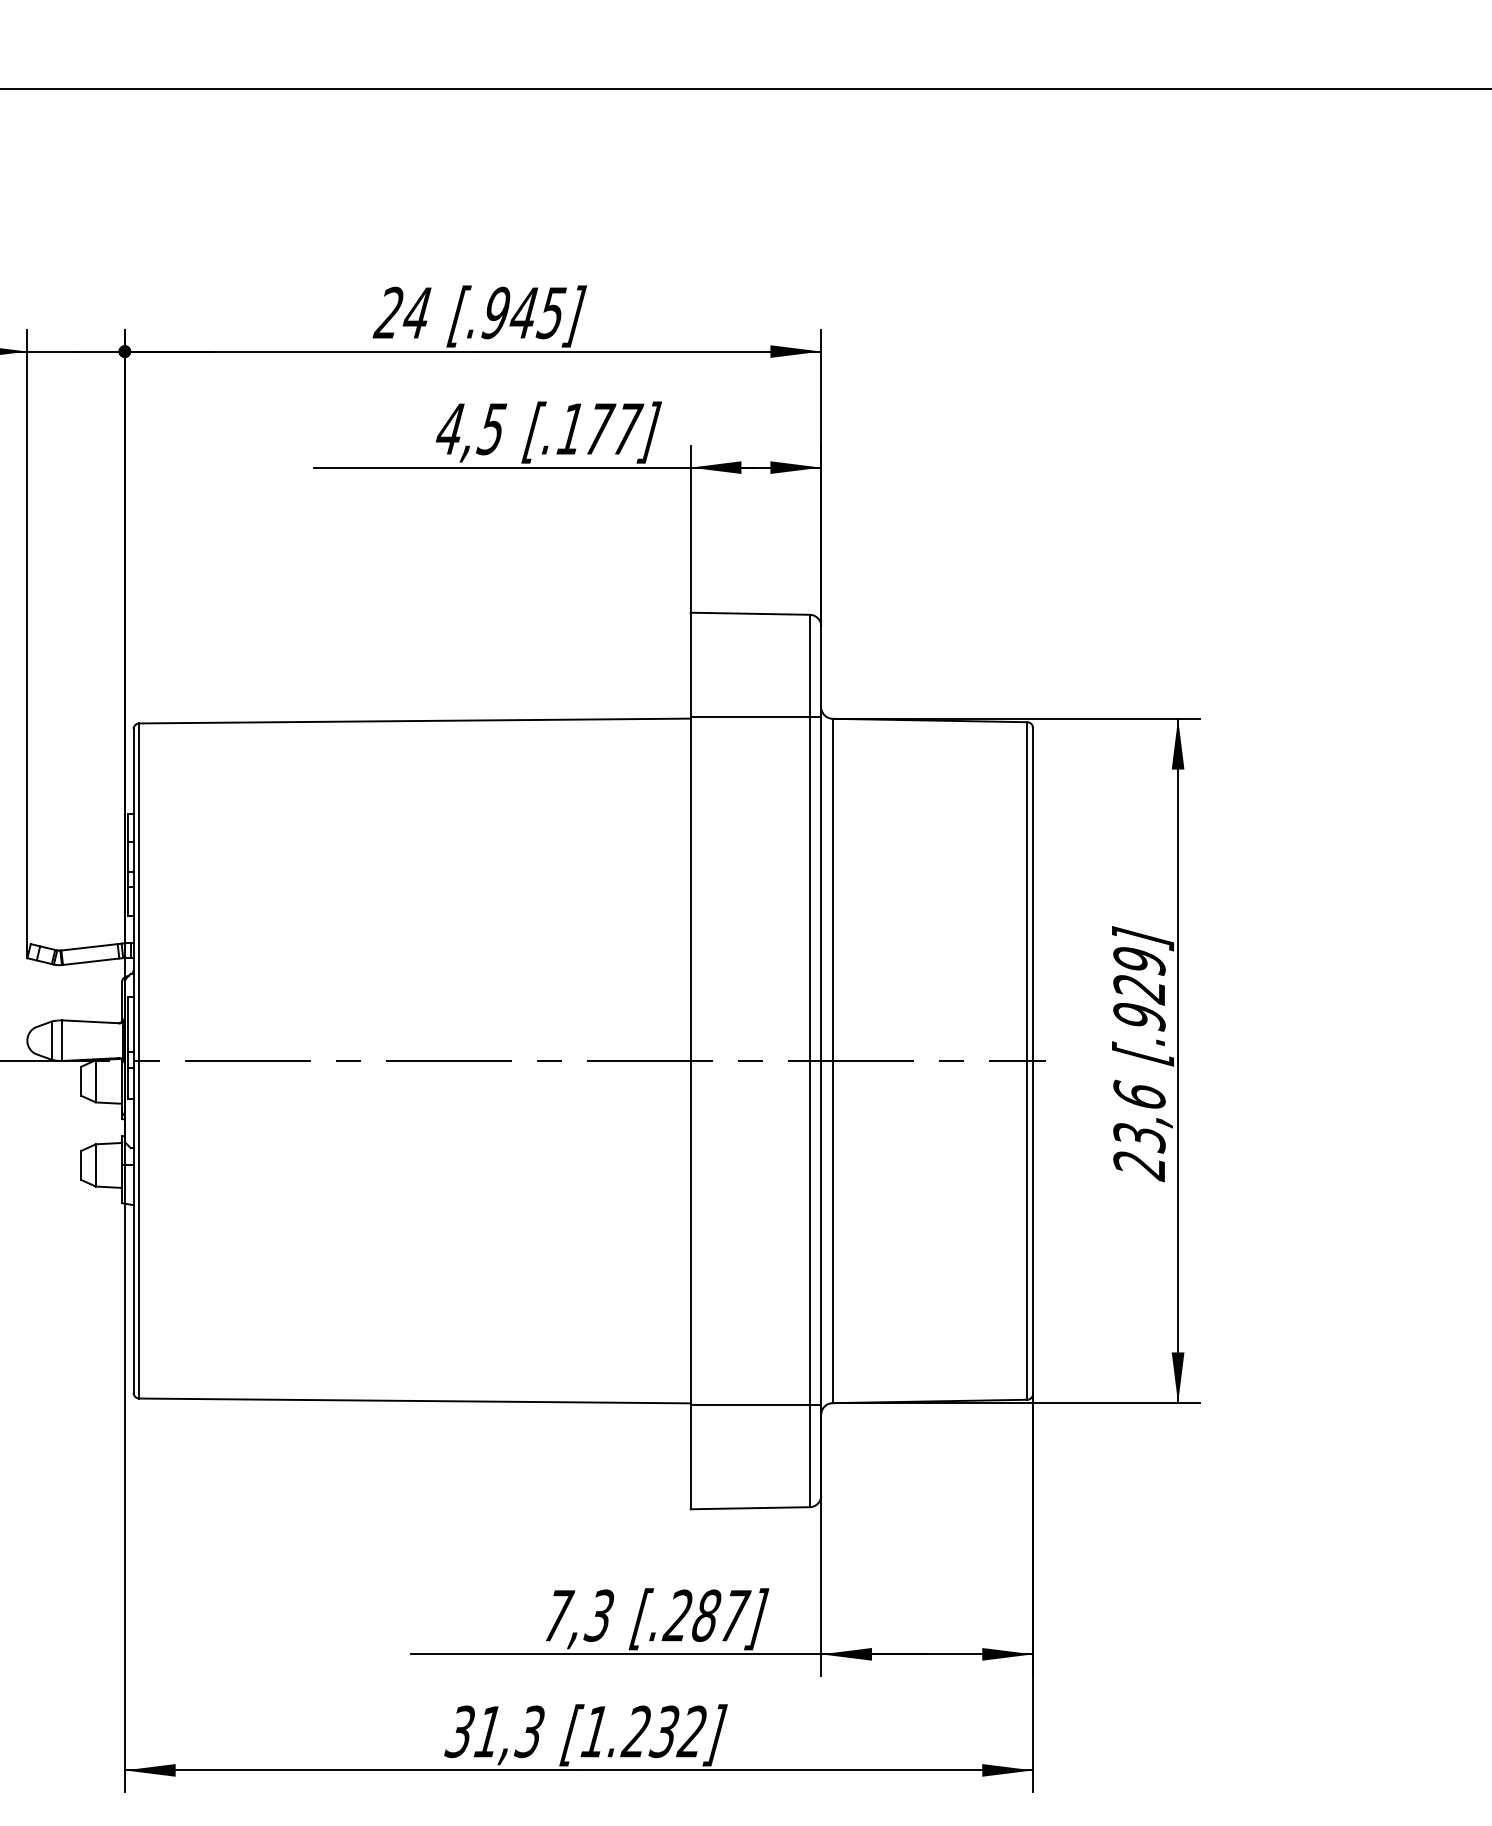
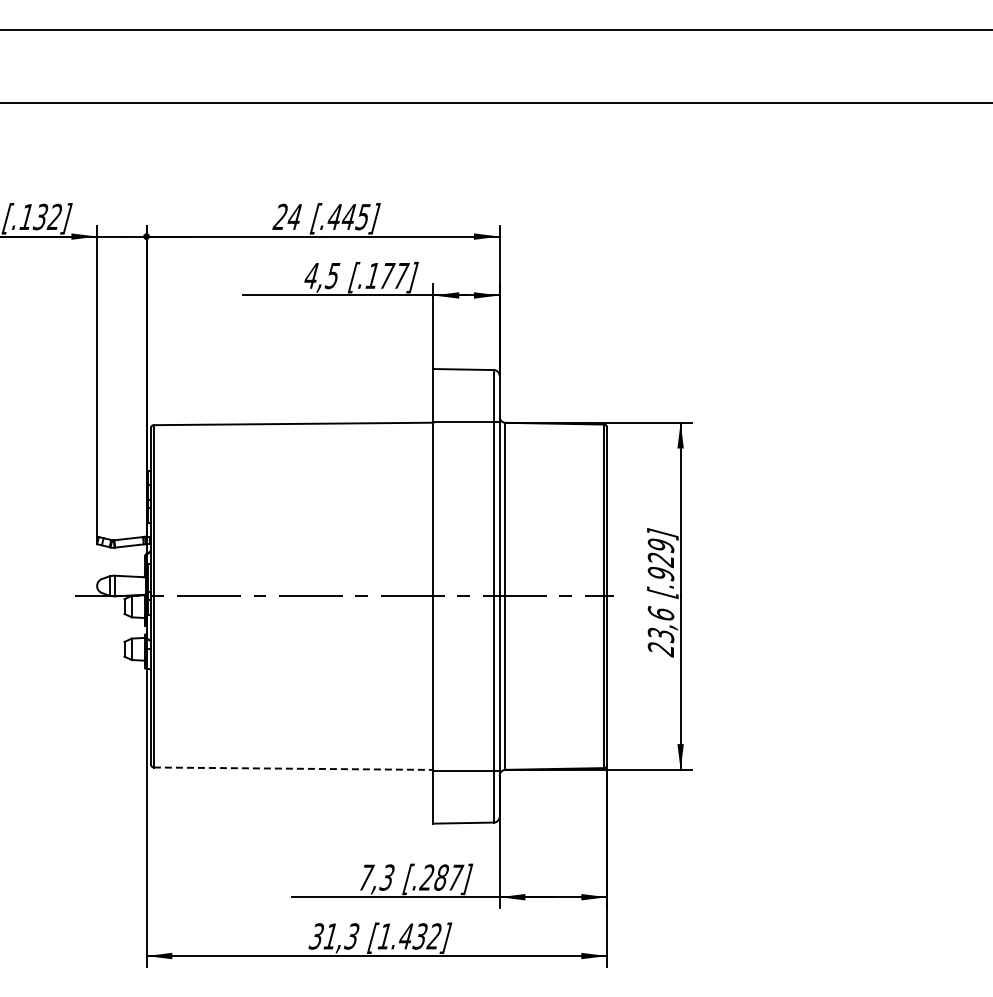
text: (495, 311) -> (334, 216), [.945] -> [.445]
line: (414, 1400) -> (293, 768), solid -> dashed
text: (635, 1731) -> (405, 936), [1.232] -> [1.432]

